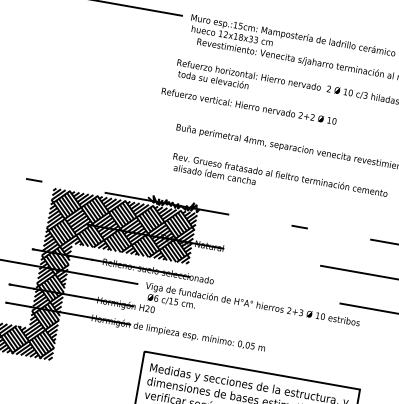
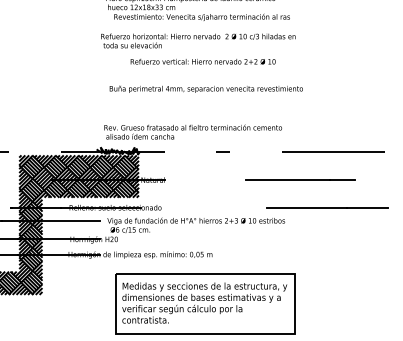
text: (248, 105) -> (202, 61), moved
text: (278, 179) -> (192, 131), moved

